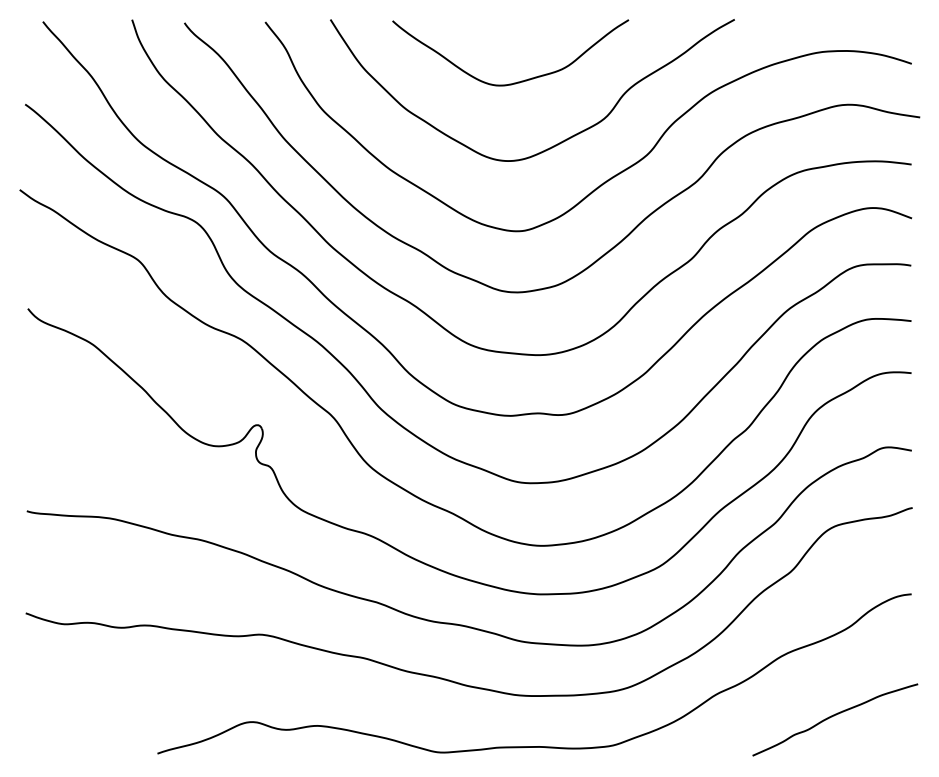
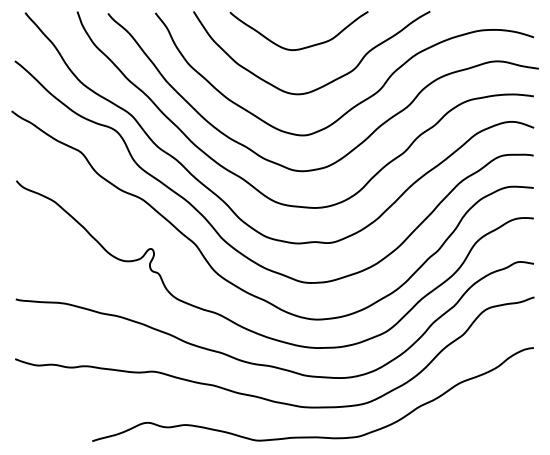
curve: (832, 718) -> (487, 420), removed

